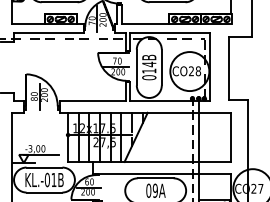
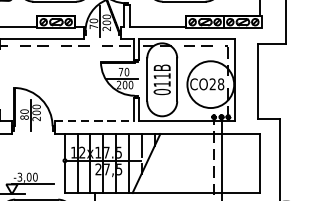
text: (149, 64) -> (162, 76), 014B -> 011B
line: (93, 101) -> (95, 120), solid -> dashed

